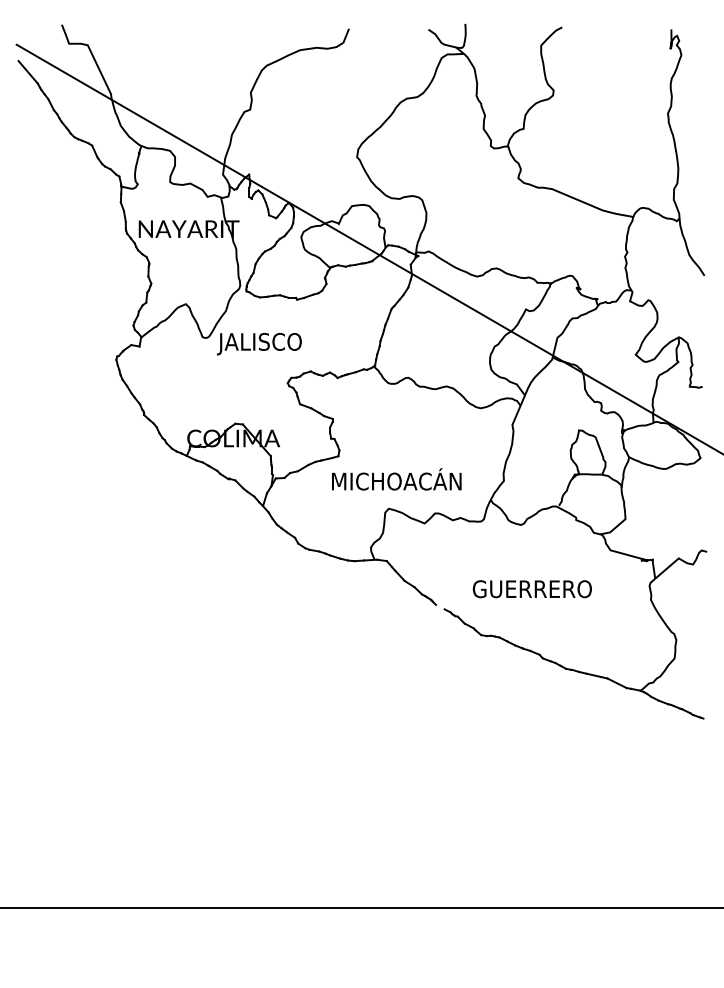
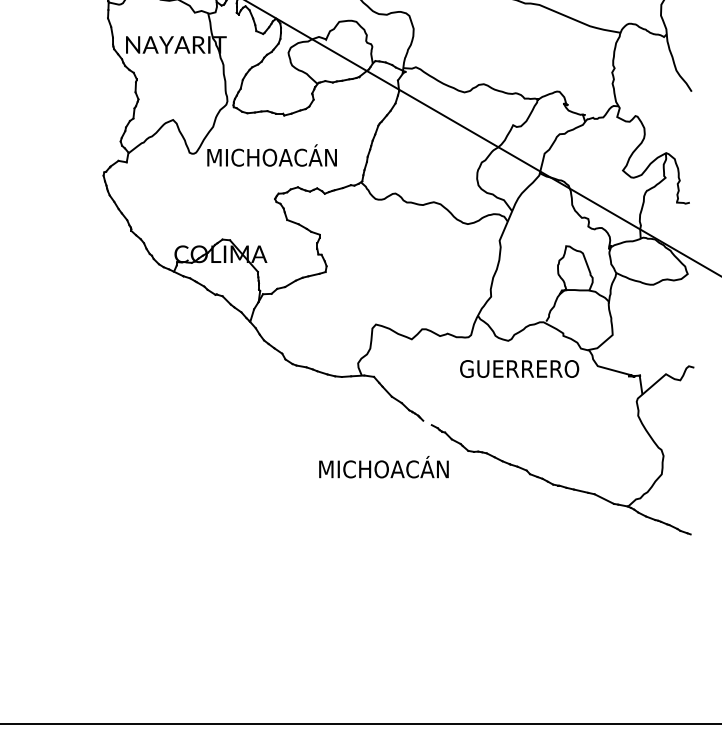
text: (282, 341) -> (269, 157), JALISCO -> MICHOACÁN
text: (396, 479) -> (383, 467), moved
text: (531, 589) -> (518, 369), moved

